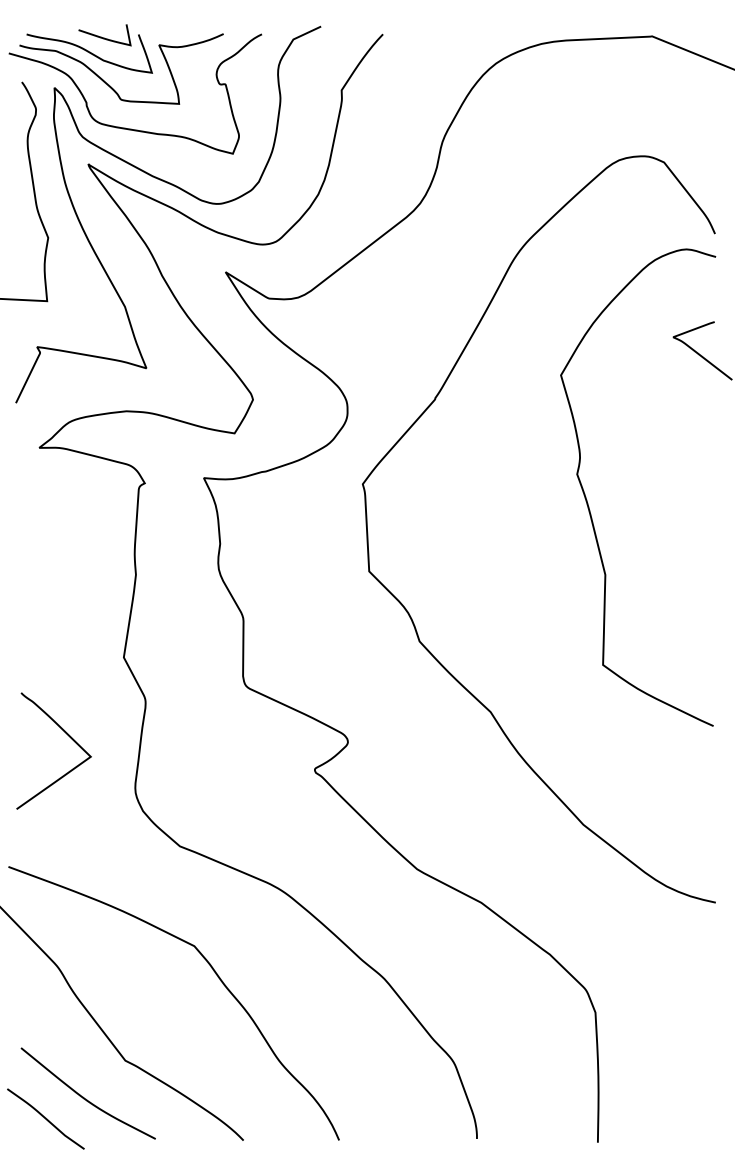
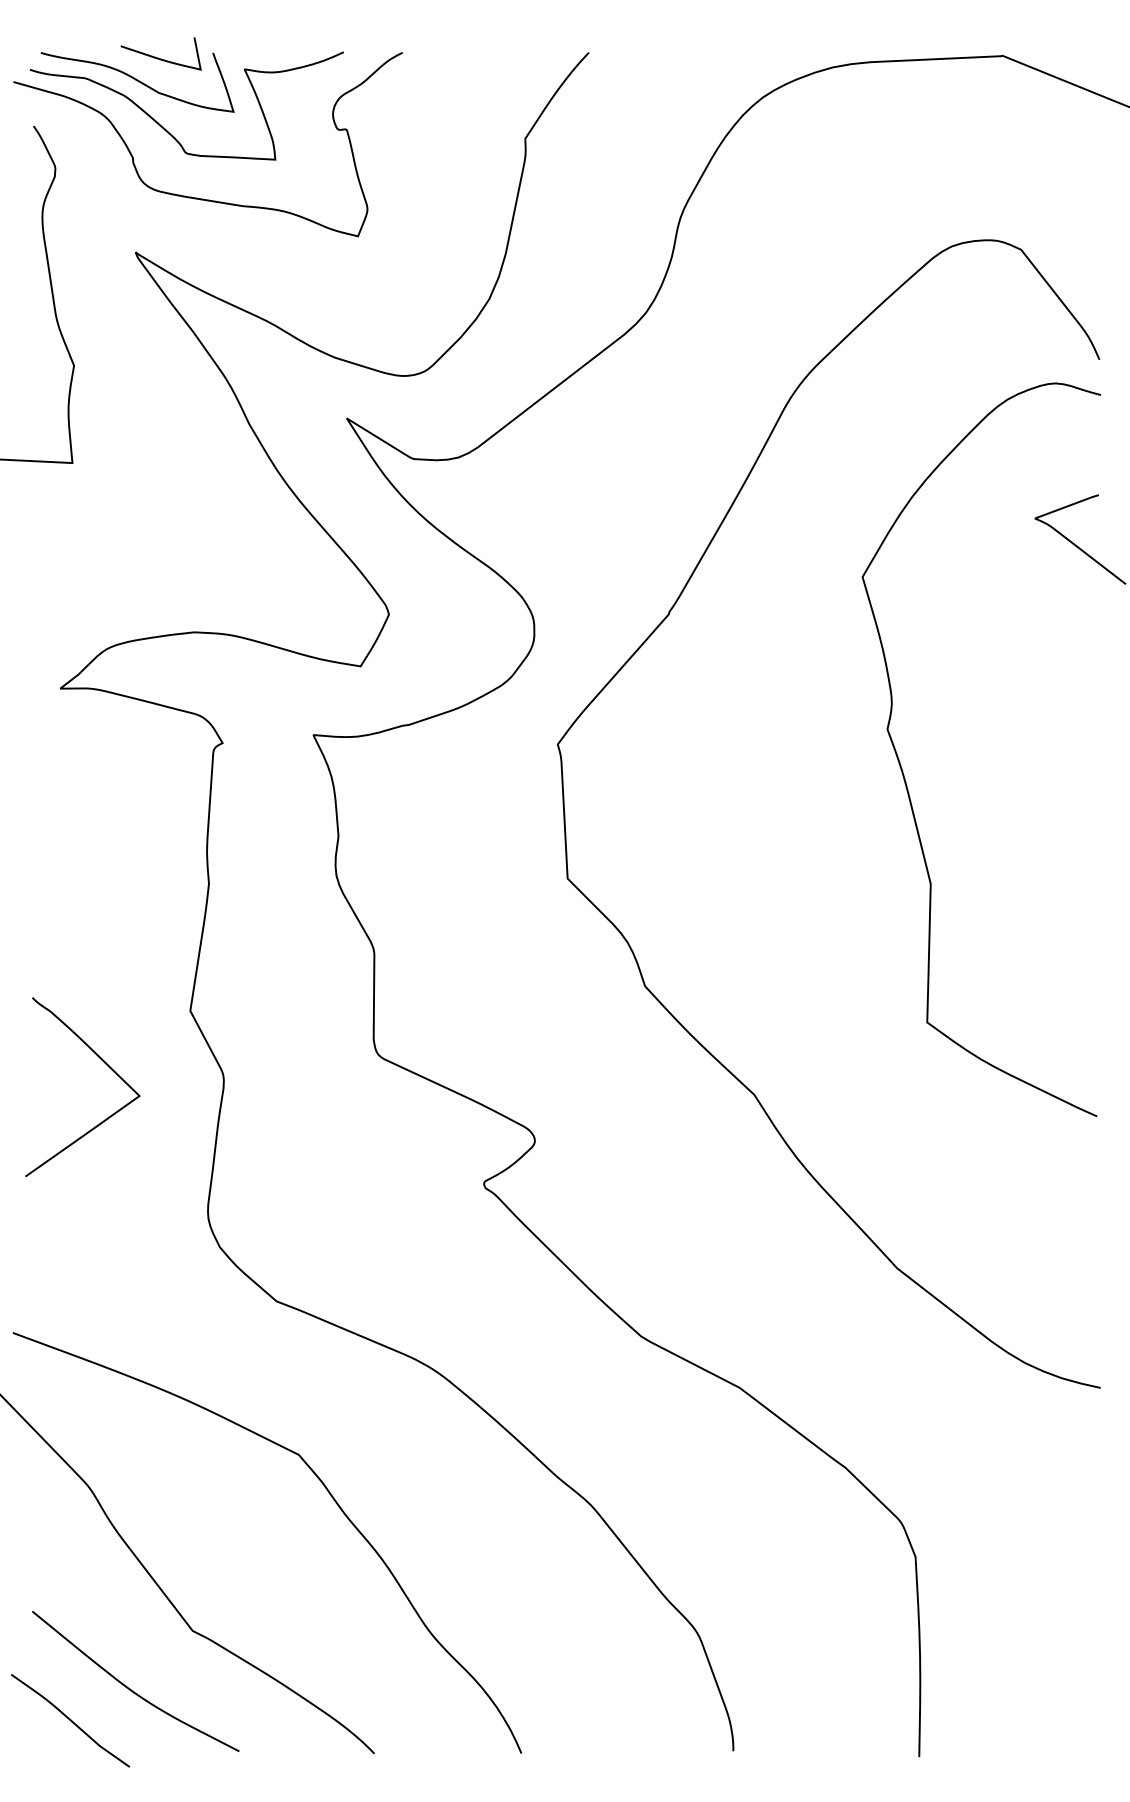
curve: (184, 192) -> (283, 295), removed
curve: (67, 735) -> (103, 1063), moved

